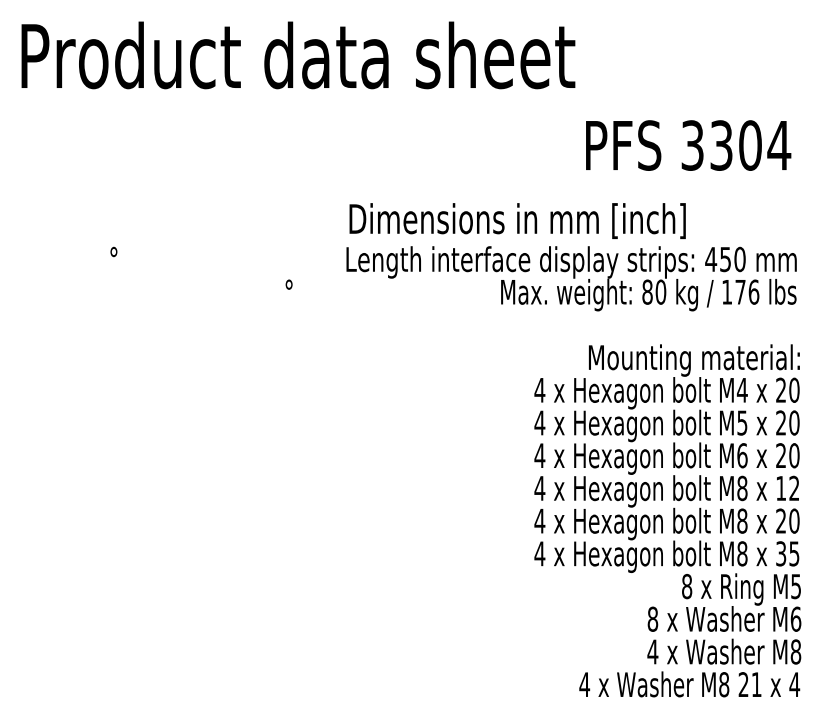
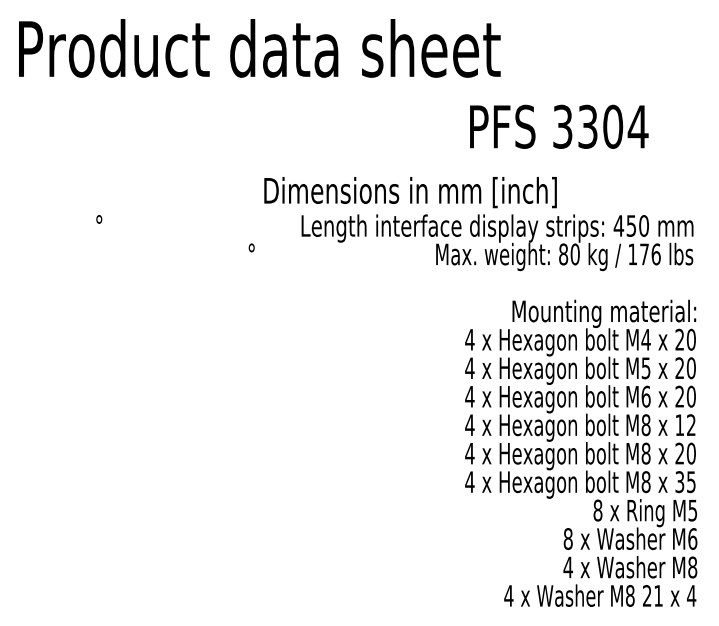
text: (688, 145) -> (559, 126), moved
text: (517, 221) -> (410, 192), moved

